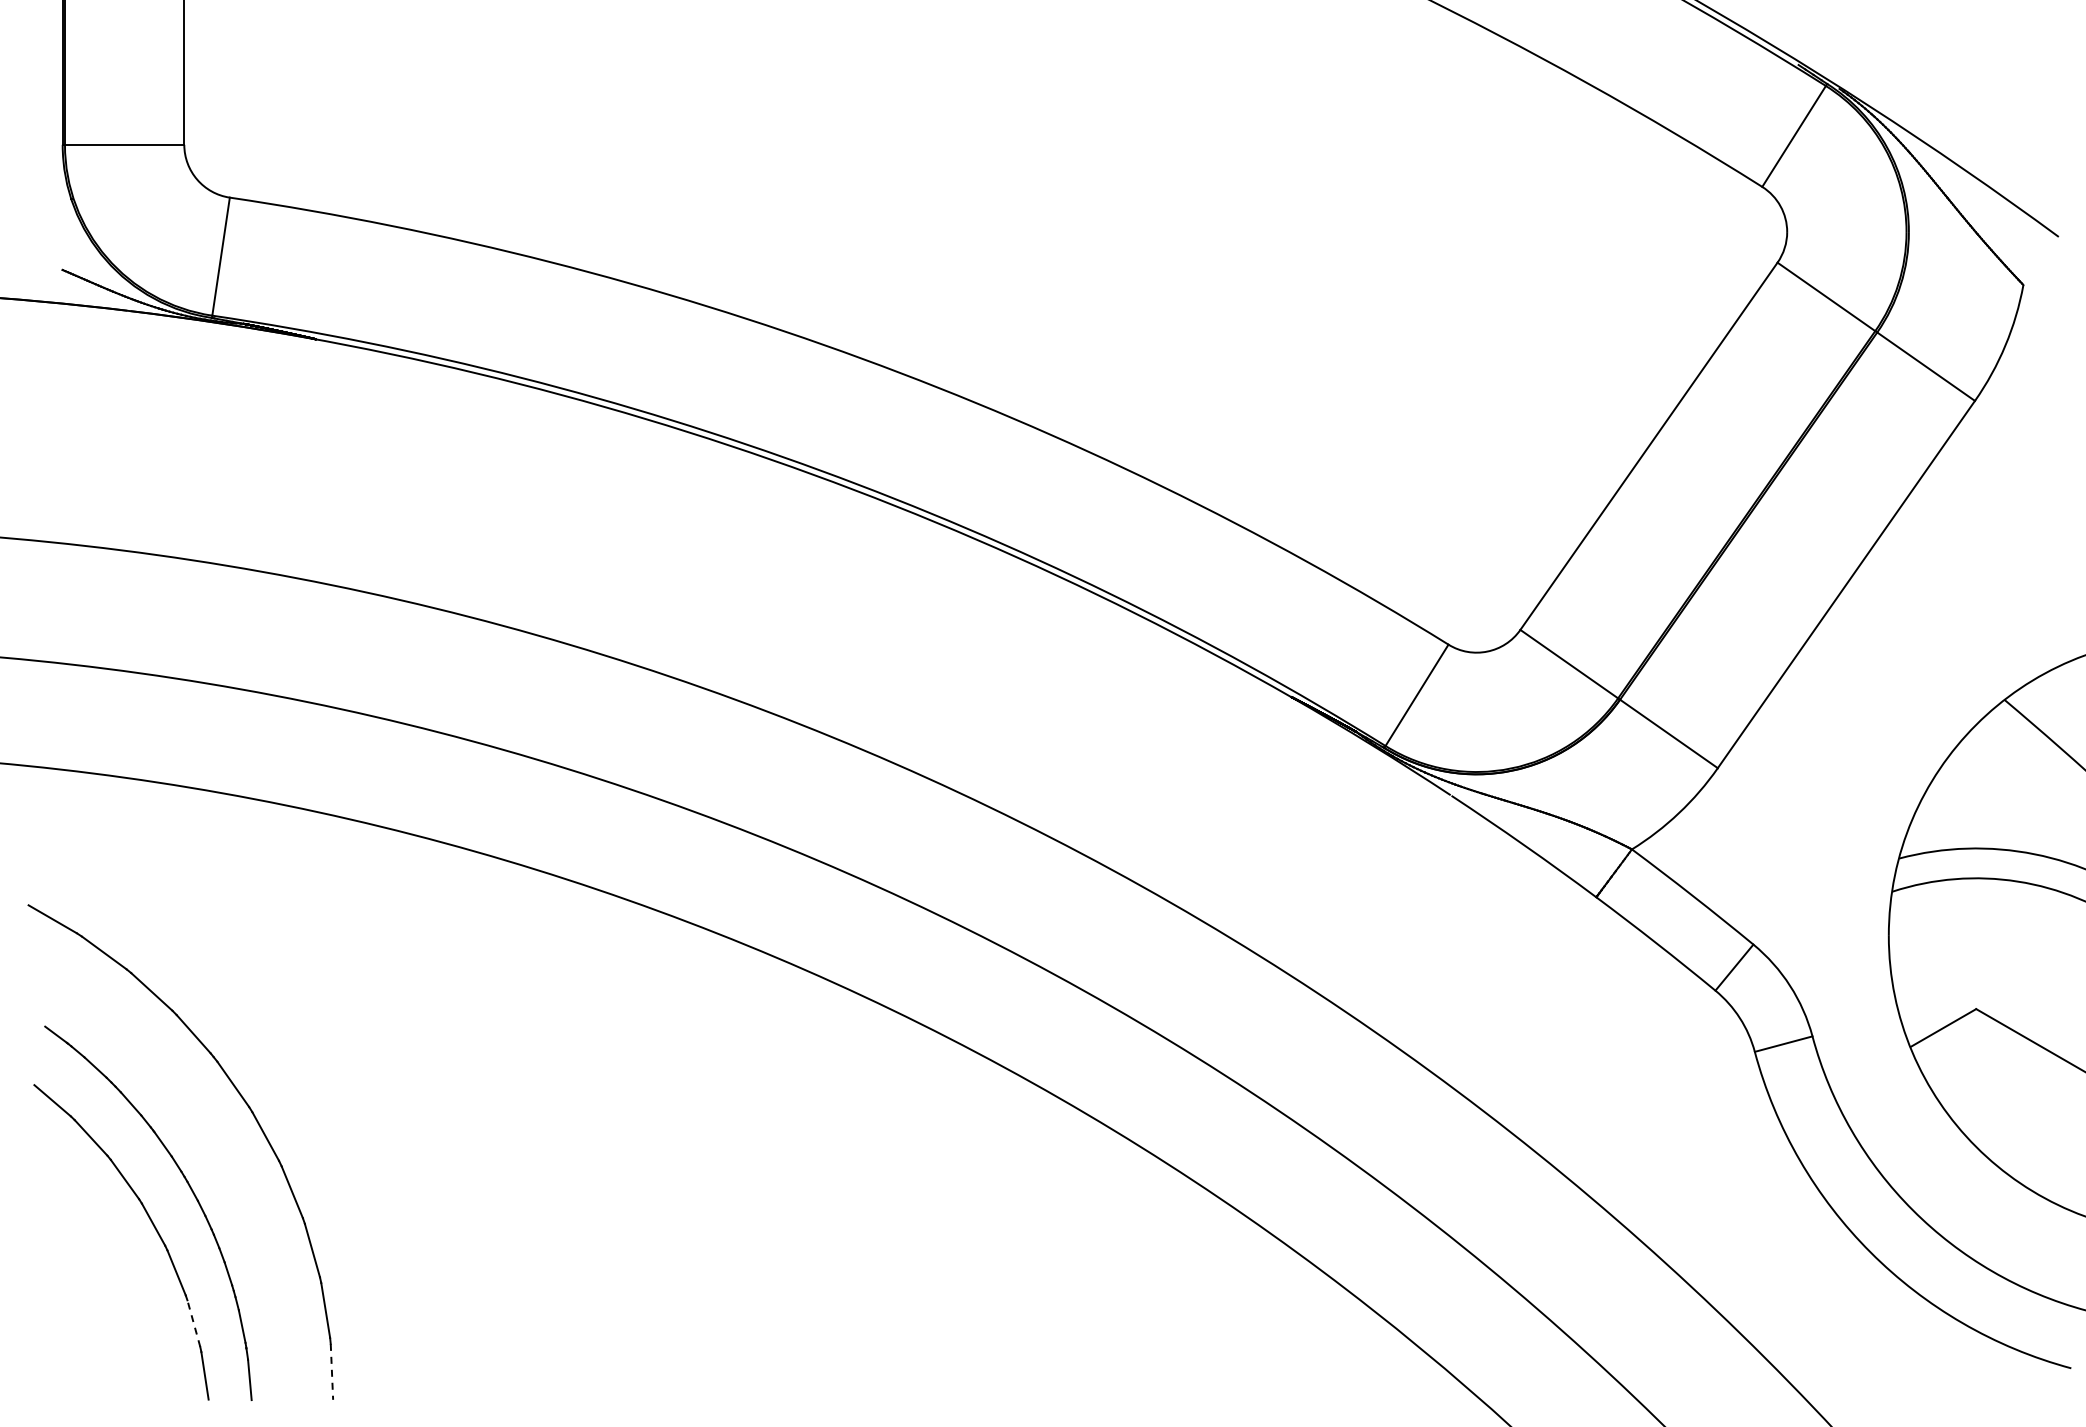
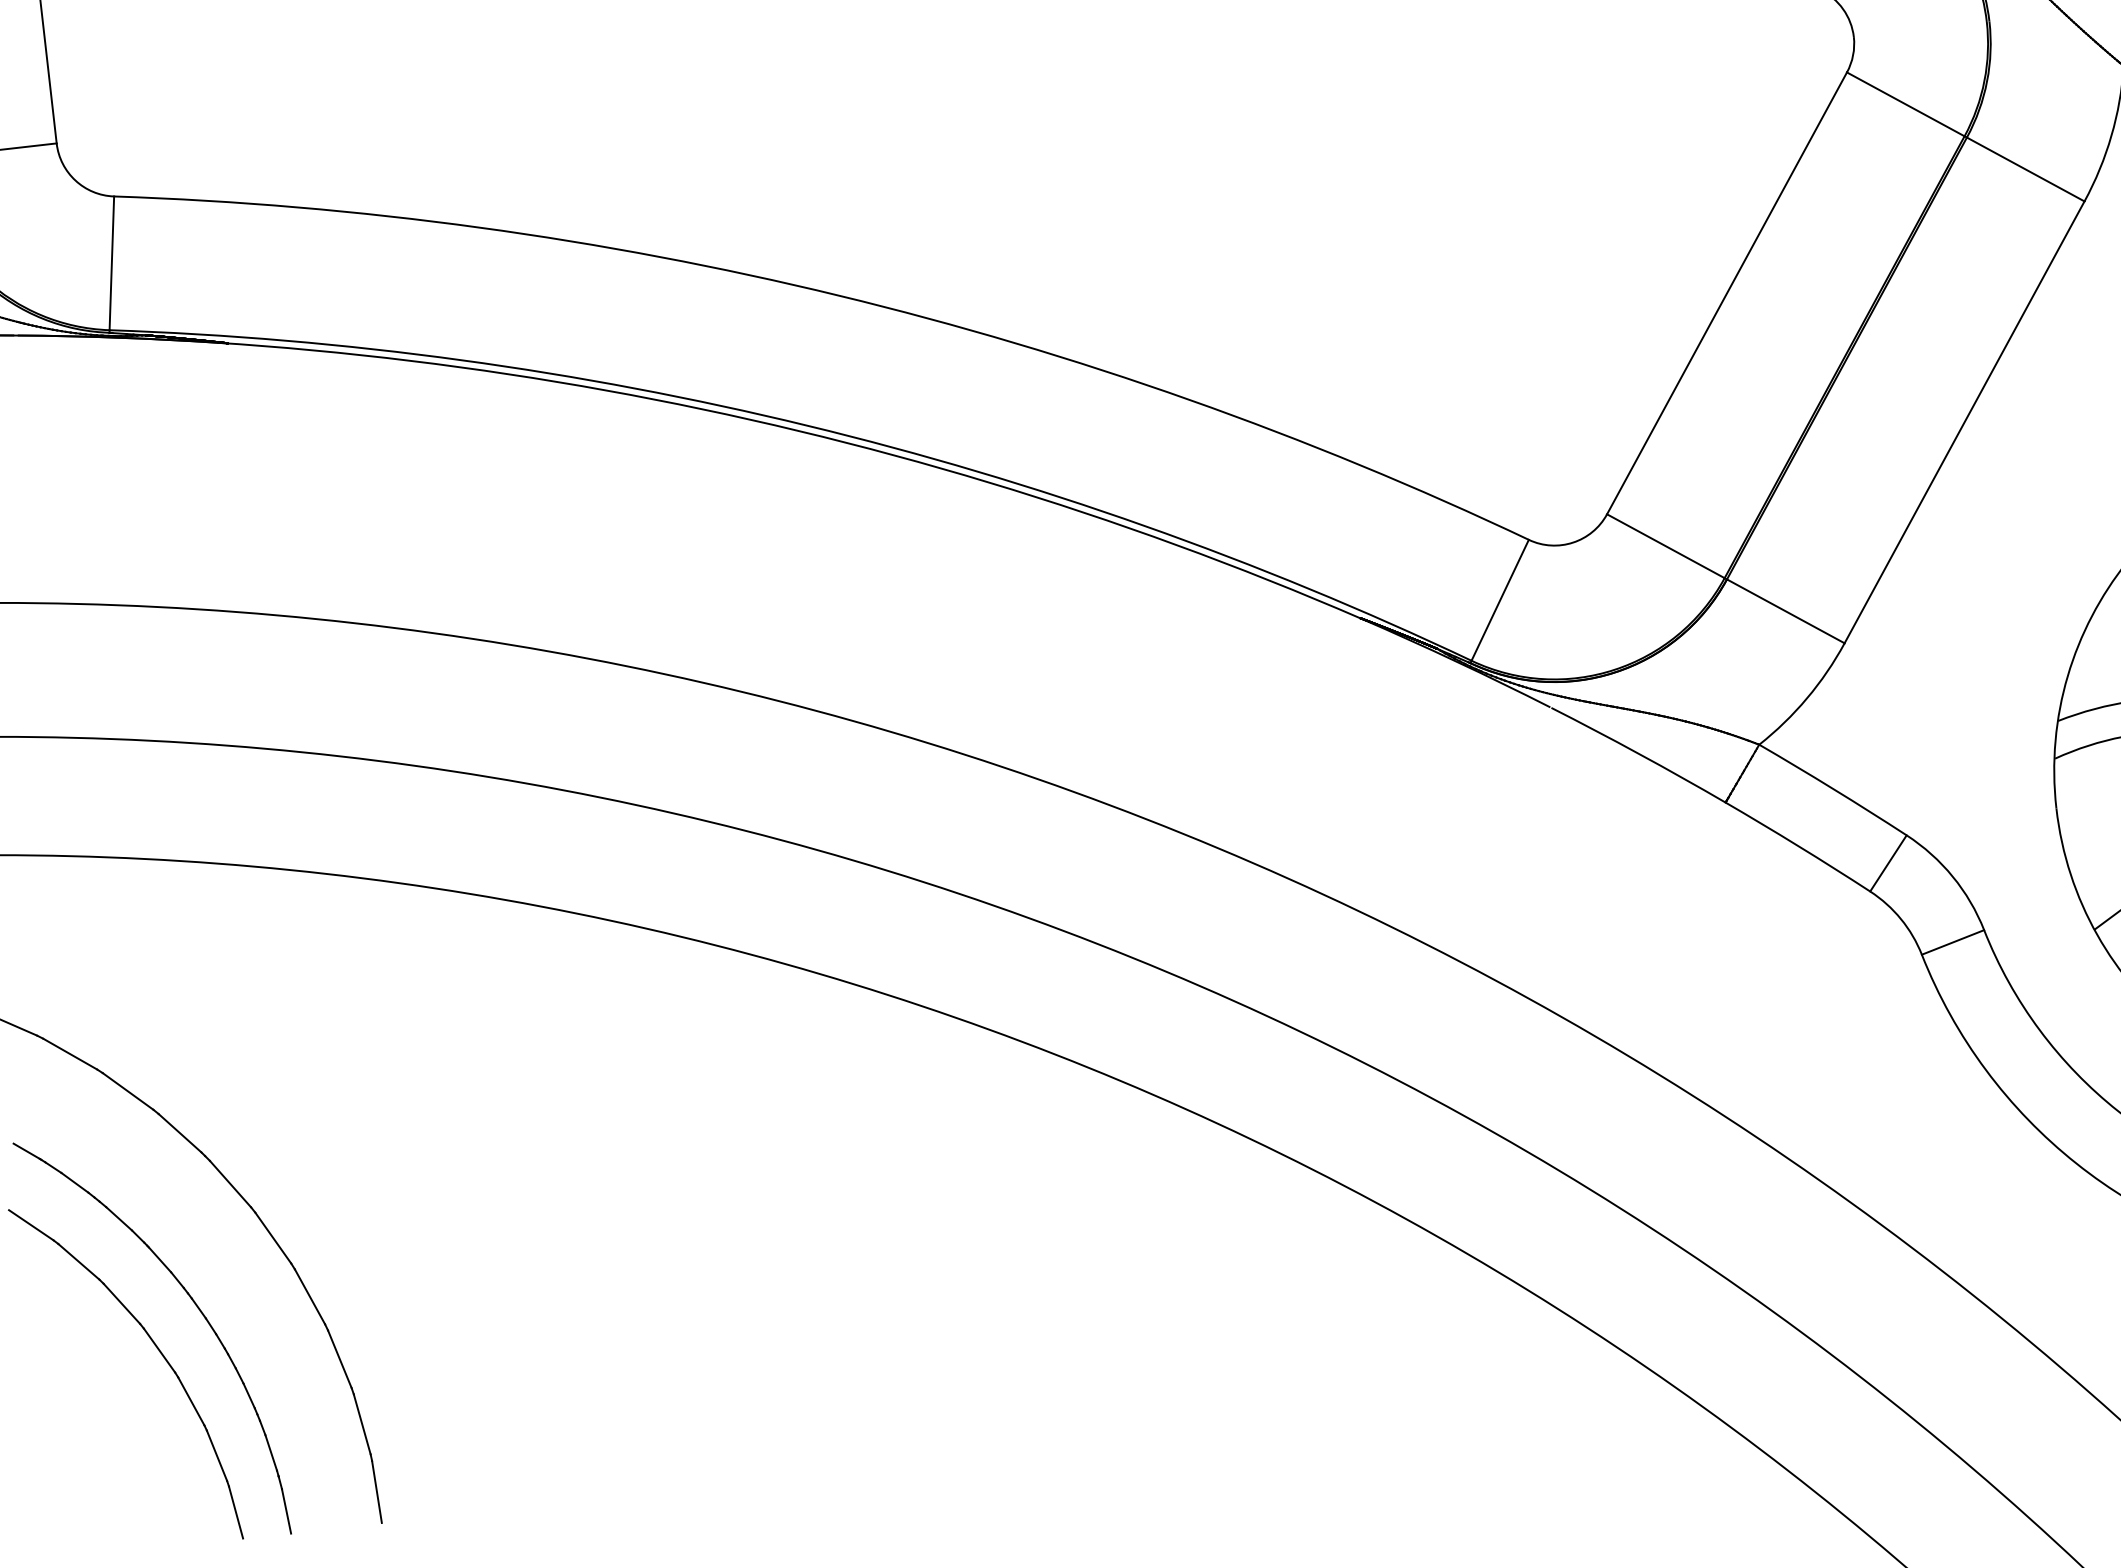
line: (193, 1323) -> (216, 1455), dashed -> solid
line: (331, 1371) -> (376, 1491), dashed -> solid

